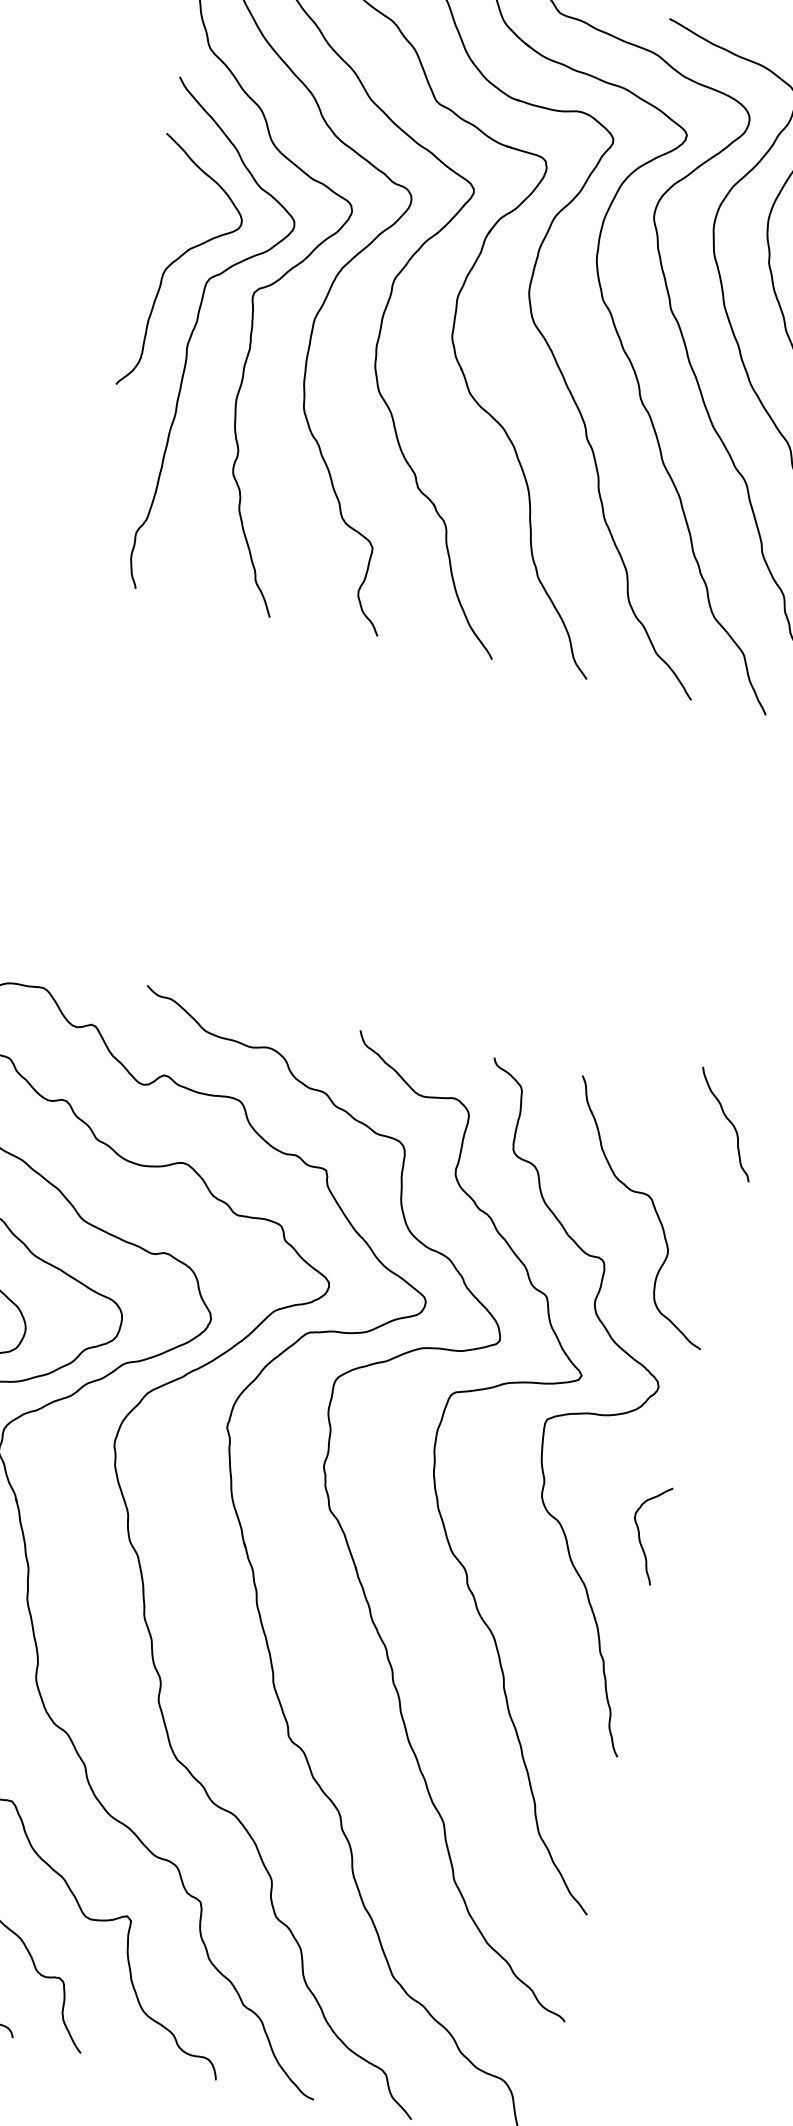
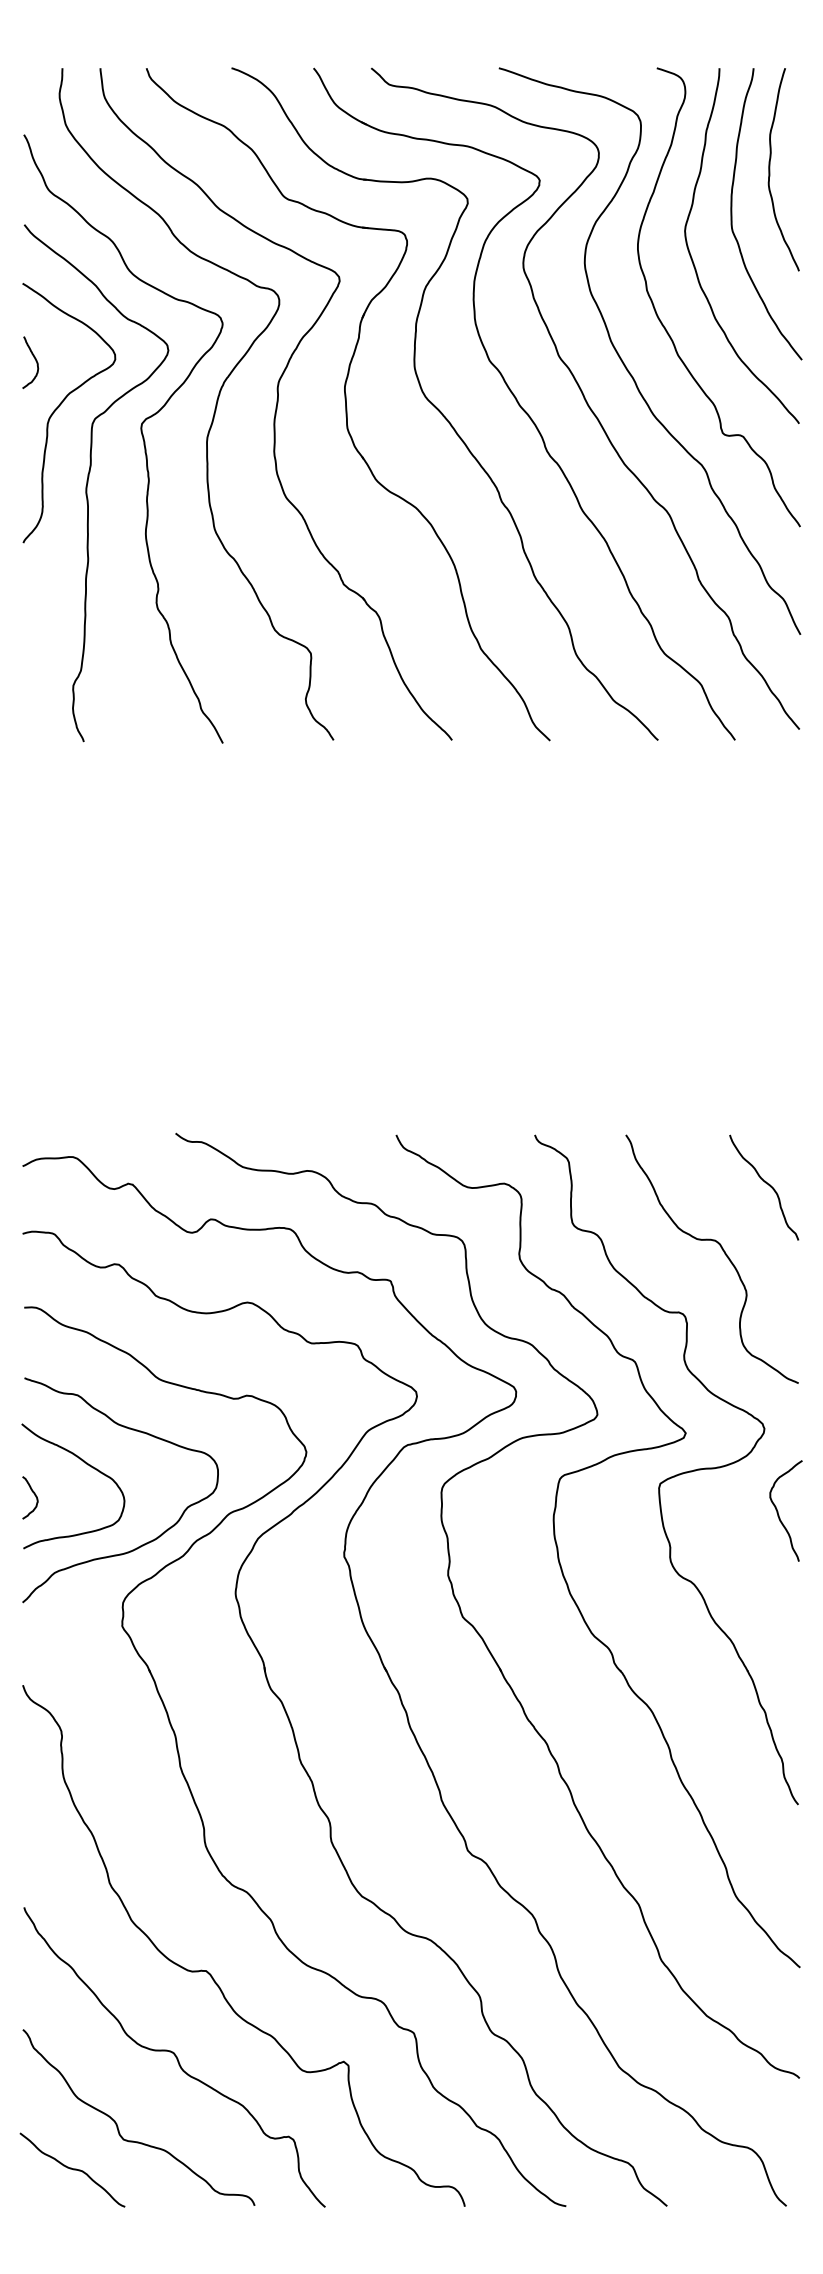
curve: (163, 209) -> (34, 359), added
curve: (727, 1120) -> (765, 1183), moved
curve: (640, 1532) -> (778, 1511), moved

